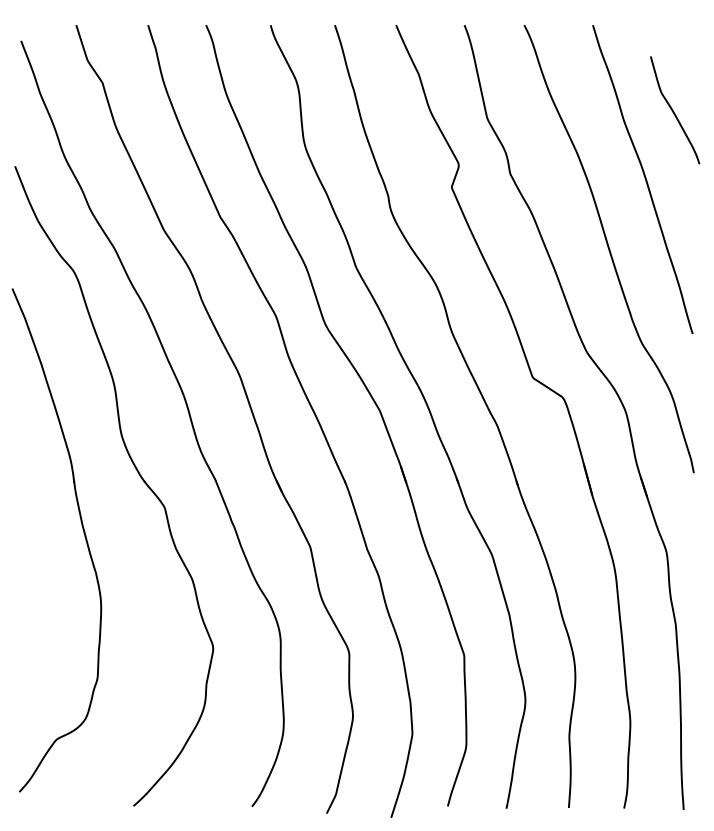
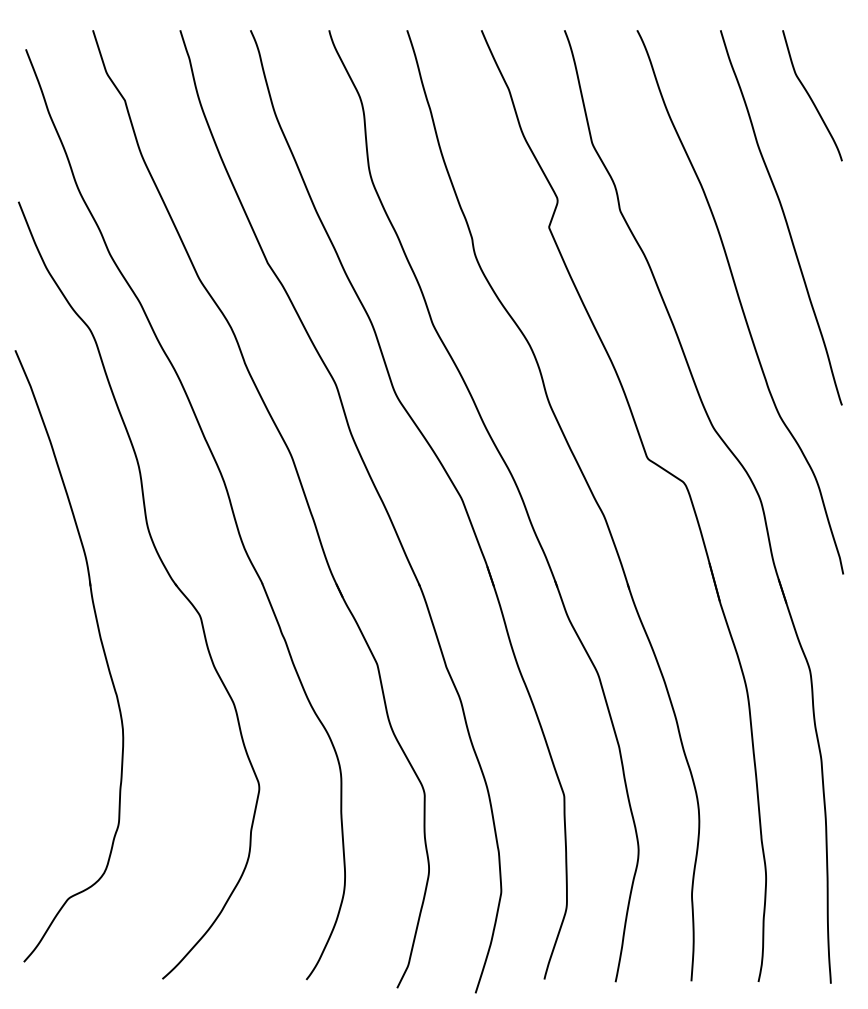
curve: (673, 110) -> (810, 95), moved

